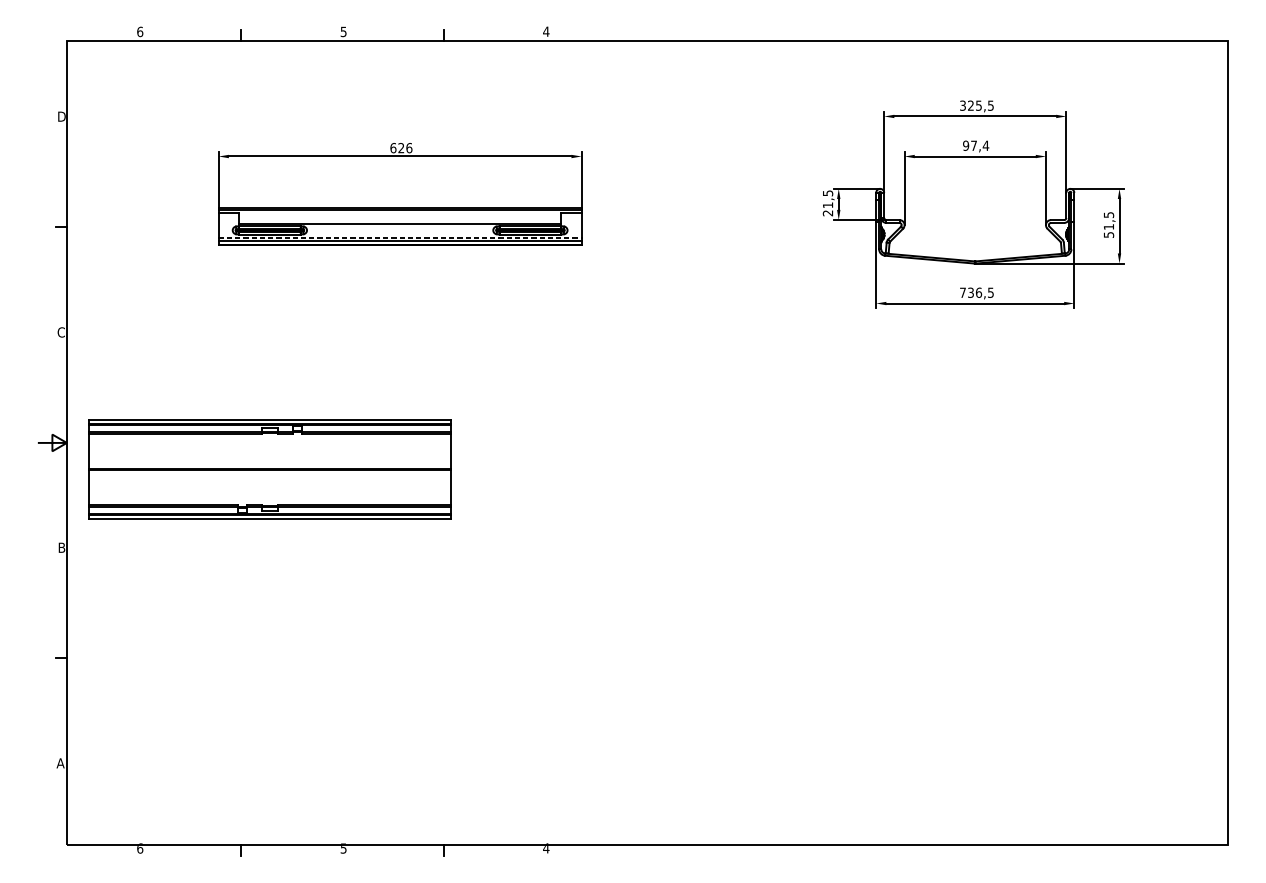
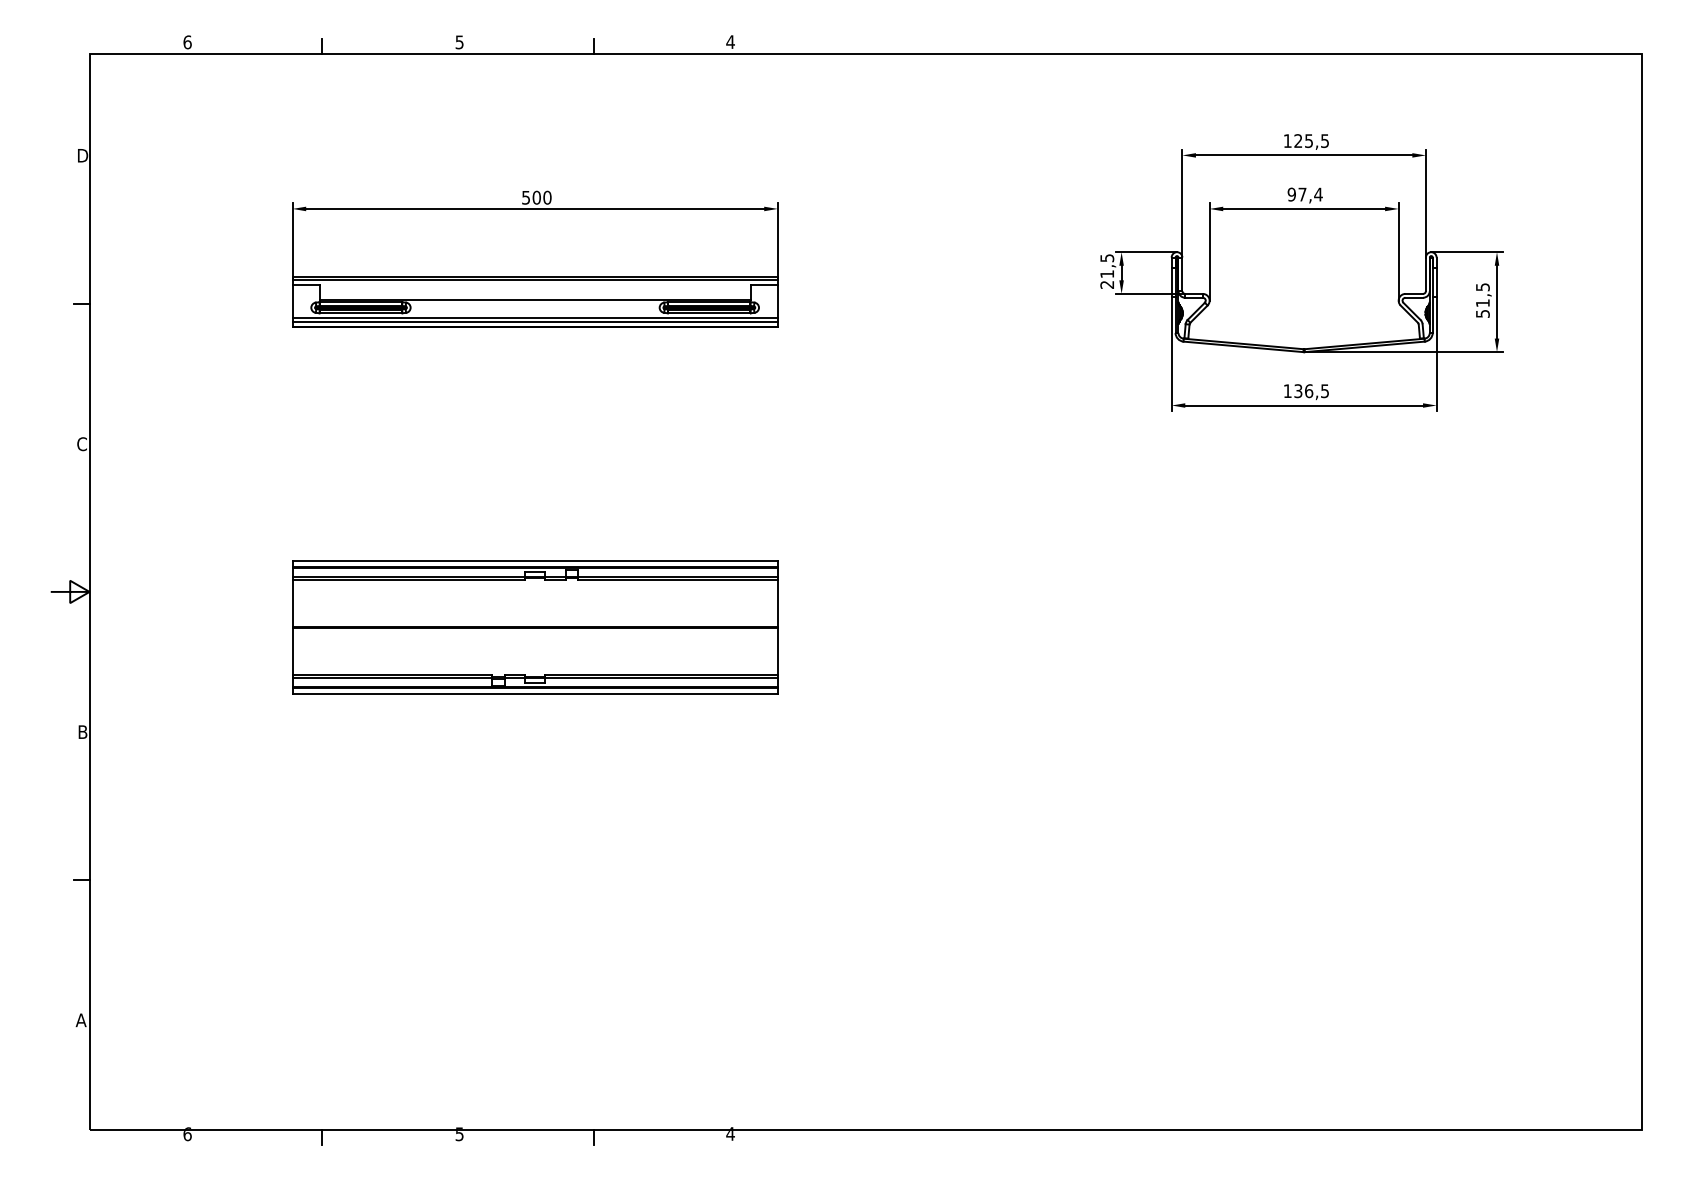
text: (962, 105) -> (1287, 140), 325,5 -> 125,5
text: (401, 147) -> (536, 197), 626 -> 500
line: (400, 237) -> (535, 317), dashed -> solid
text: (962, 292) -> (1287, 390), 736,5 -> 136,5
part: (270, 469) -> (535, 627), moved

